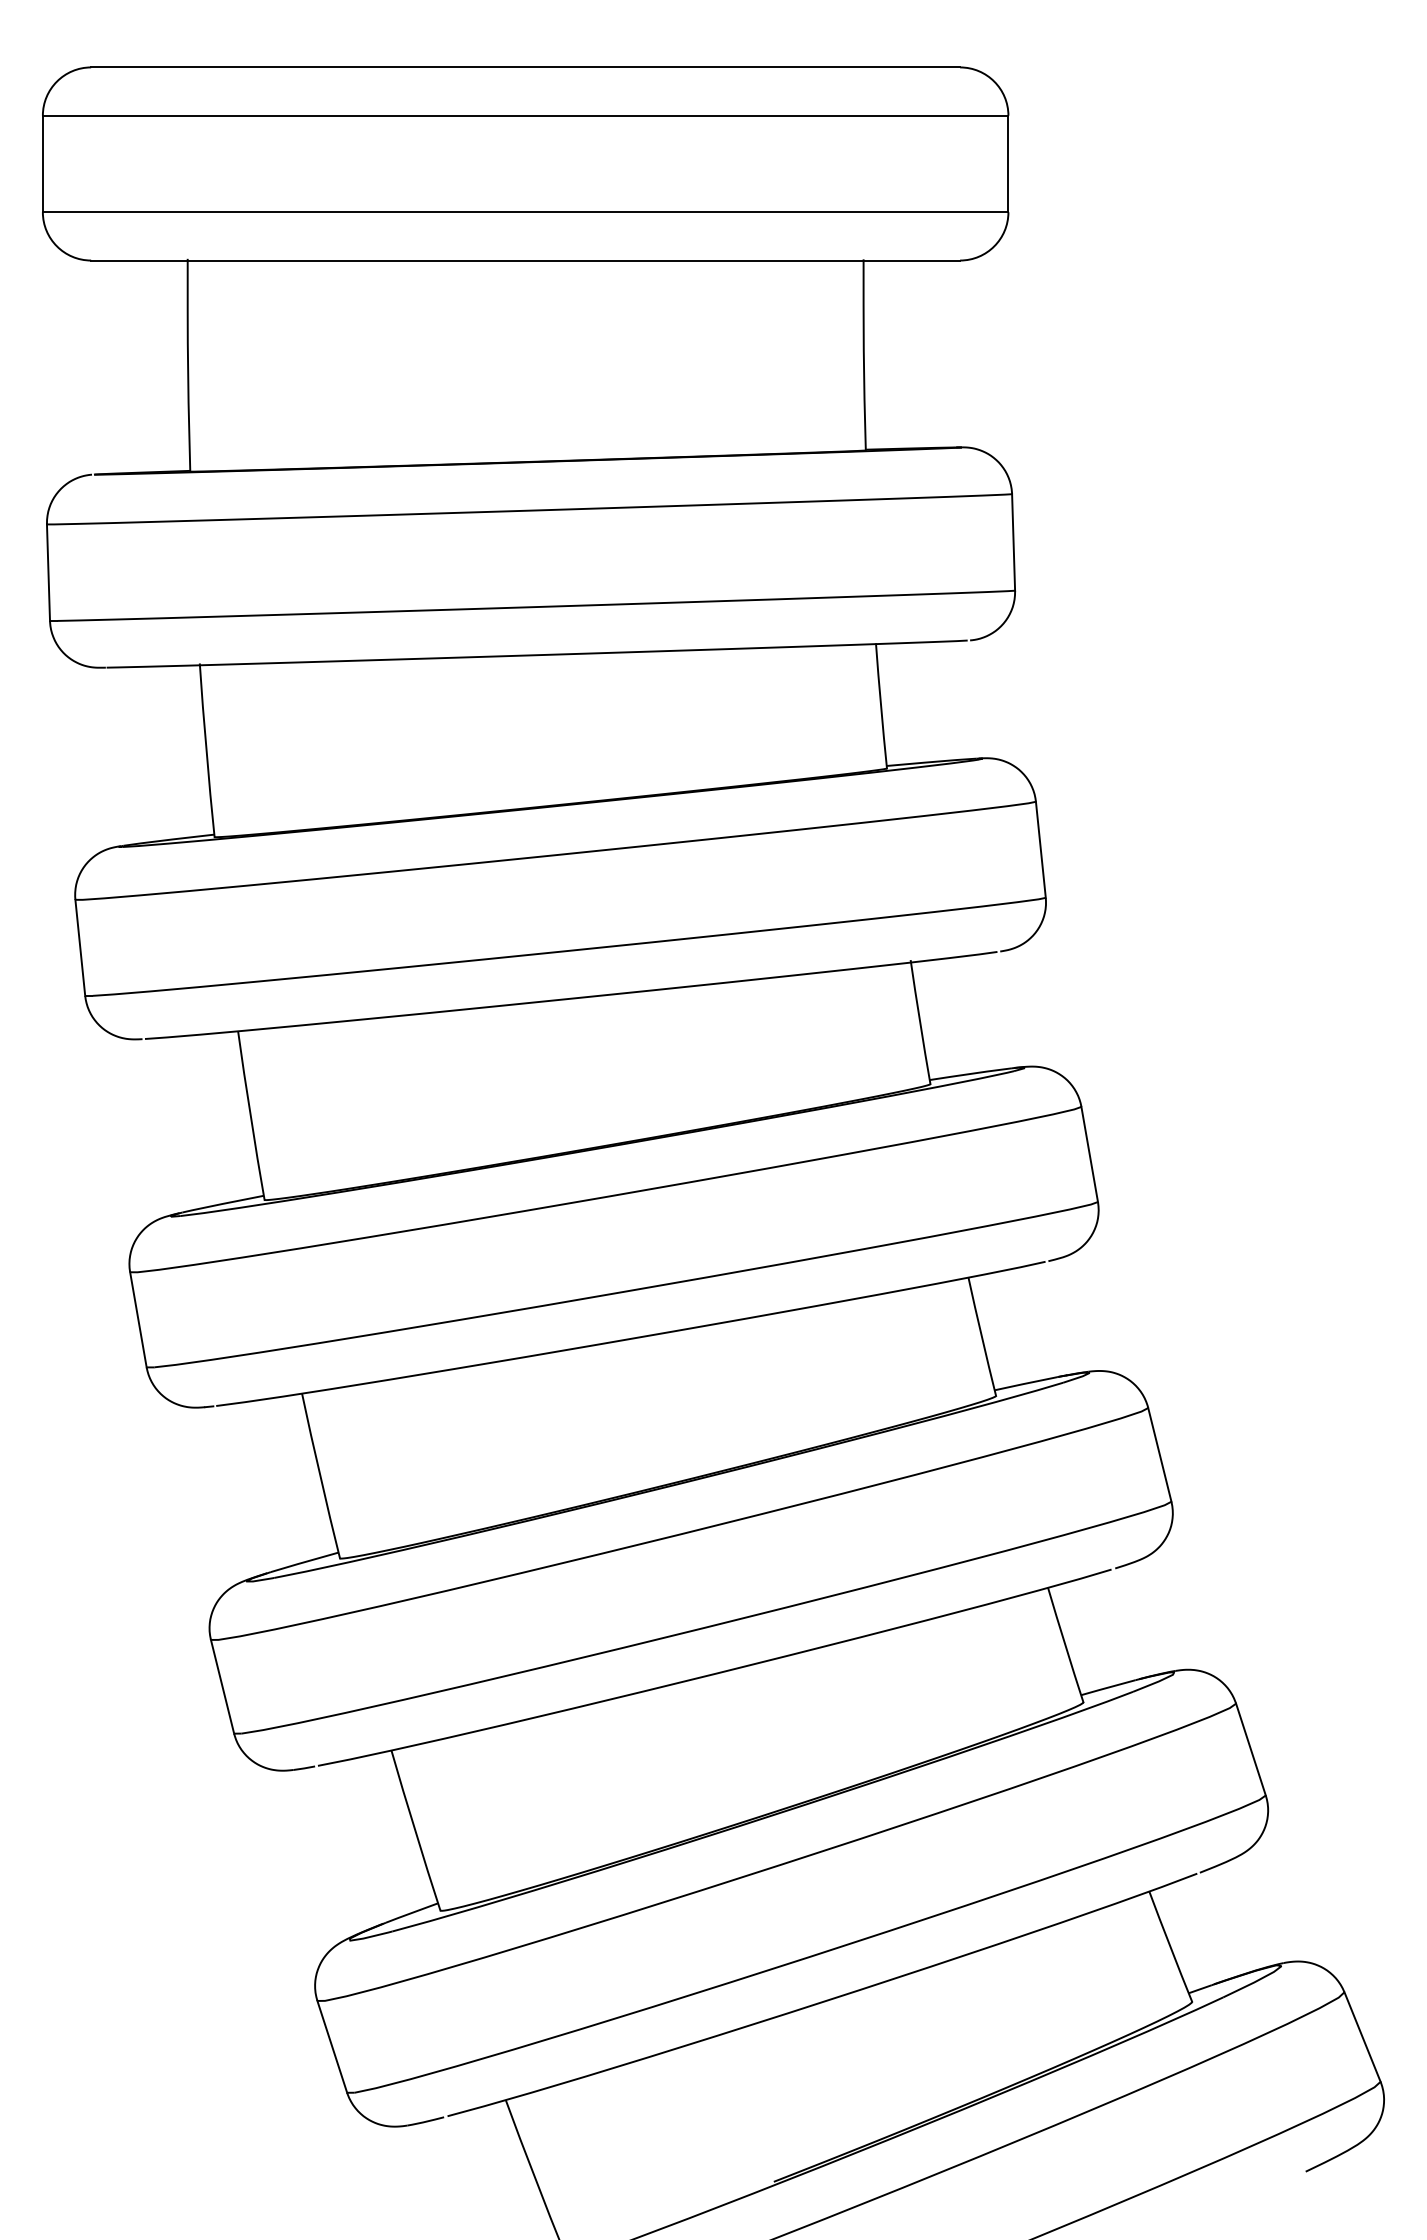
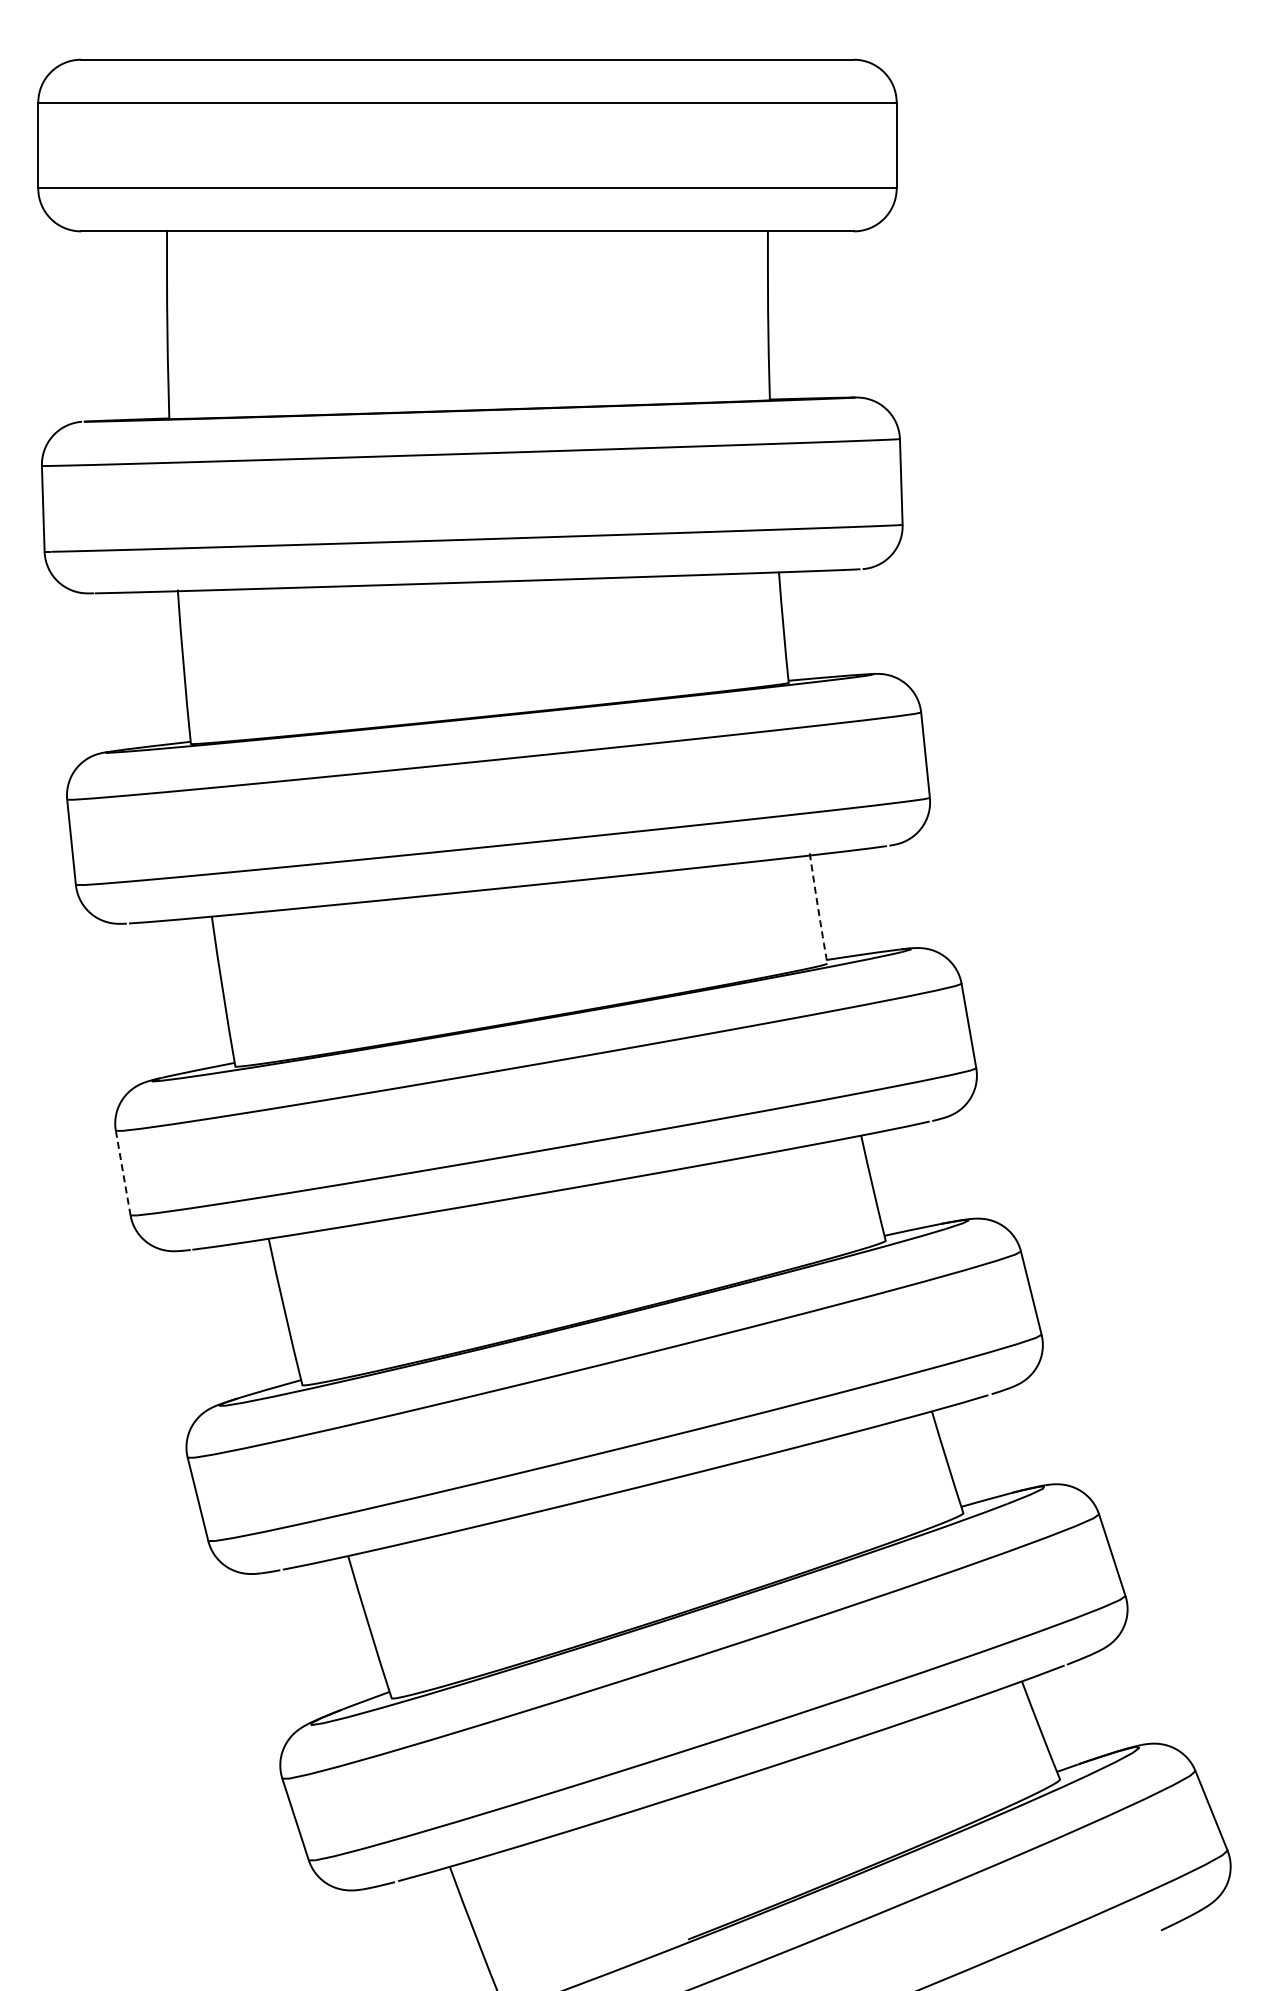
arc: (920, 1022) -> (818, 908), solid -> dashed
line: (138, 1320) -> (123, 1173), solid -> dashed

